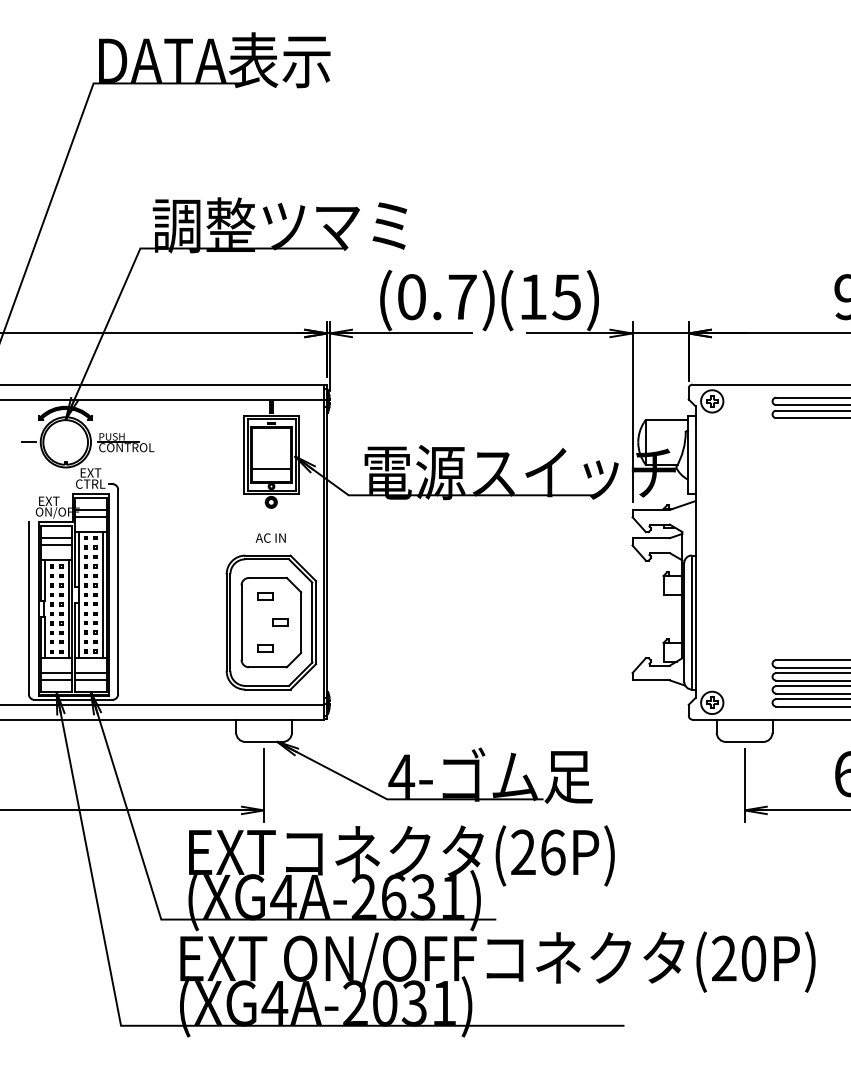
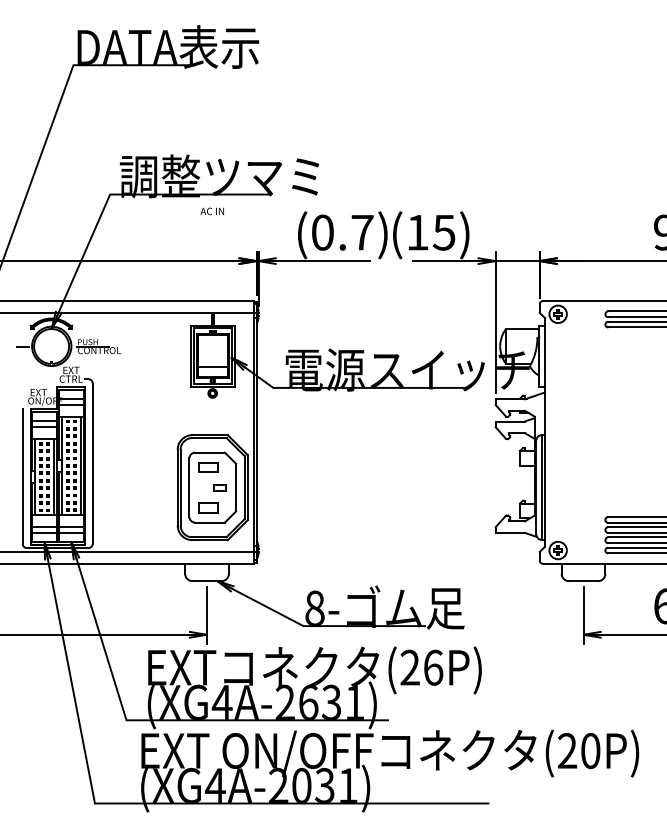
text: (269, 538) -> (211, 211), moved
part: (265, 595) -> (208, 466), size x1.6
part: (265, 647) -> (208, 507), size x1.6
text: (401, 775) -> (314, 607), 4- -> 8-

